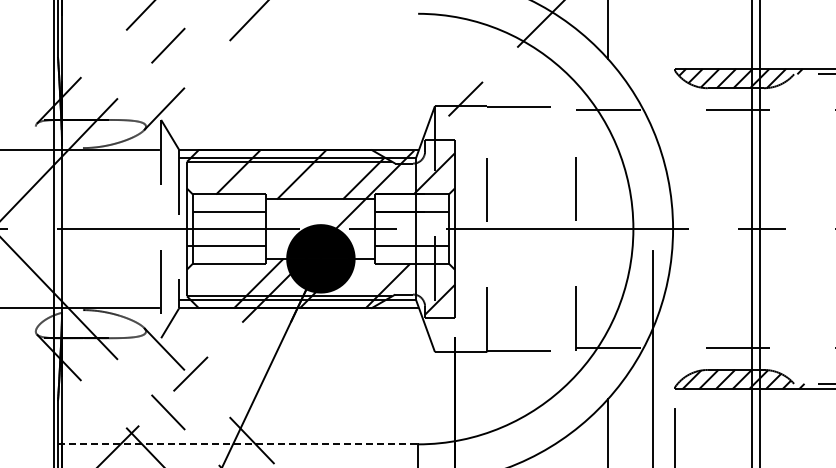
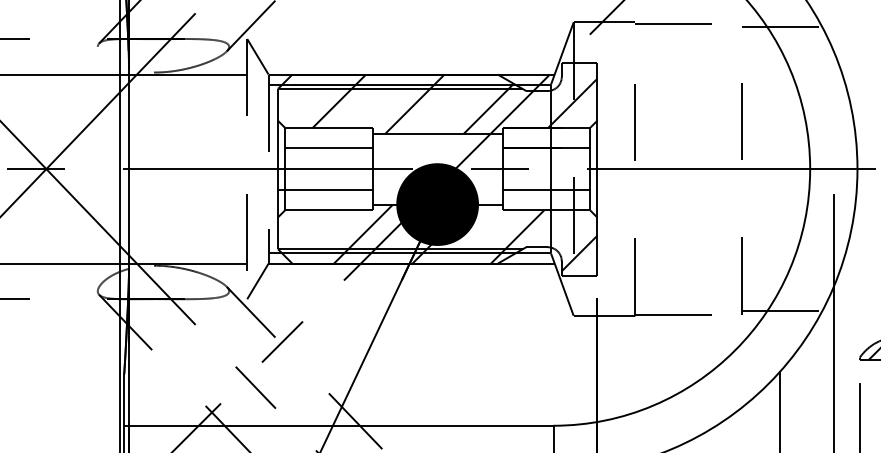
line: (238, 444) -> (339, 425), dashed -> solid

